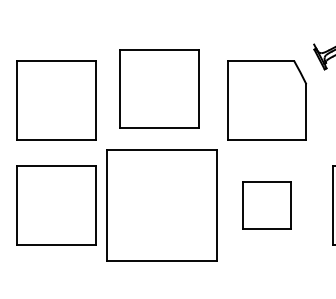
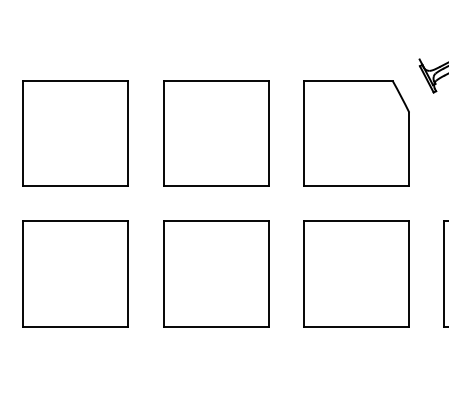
part: (159, 88) -> (216, 133), moved
part: (162, 204) -> (216, 273), size x0.71
part: (266, 204) -> (356, 273), size x1.67

